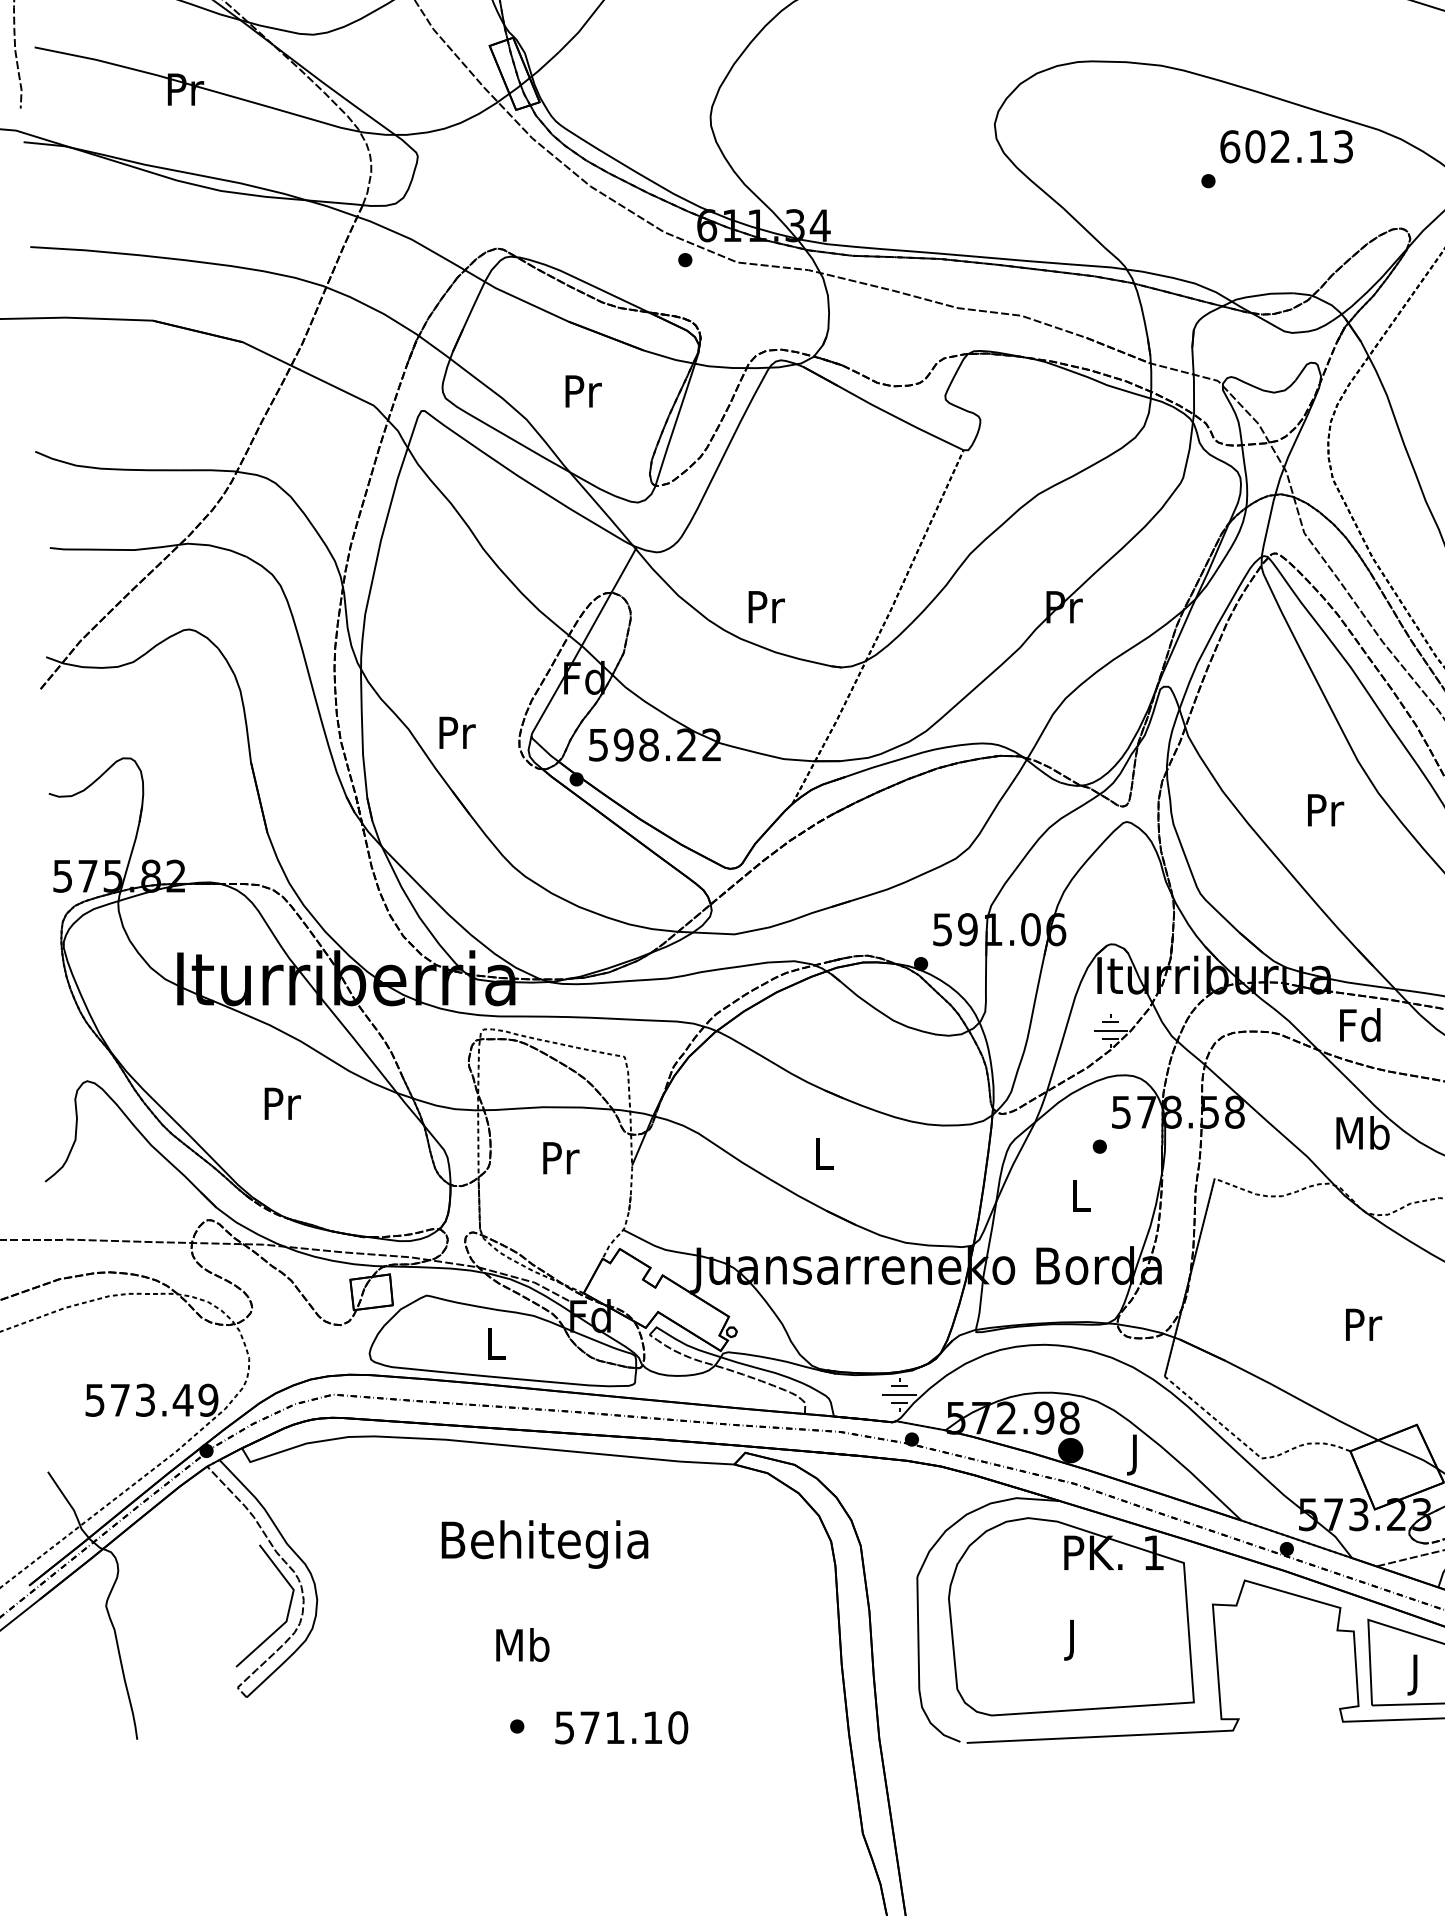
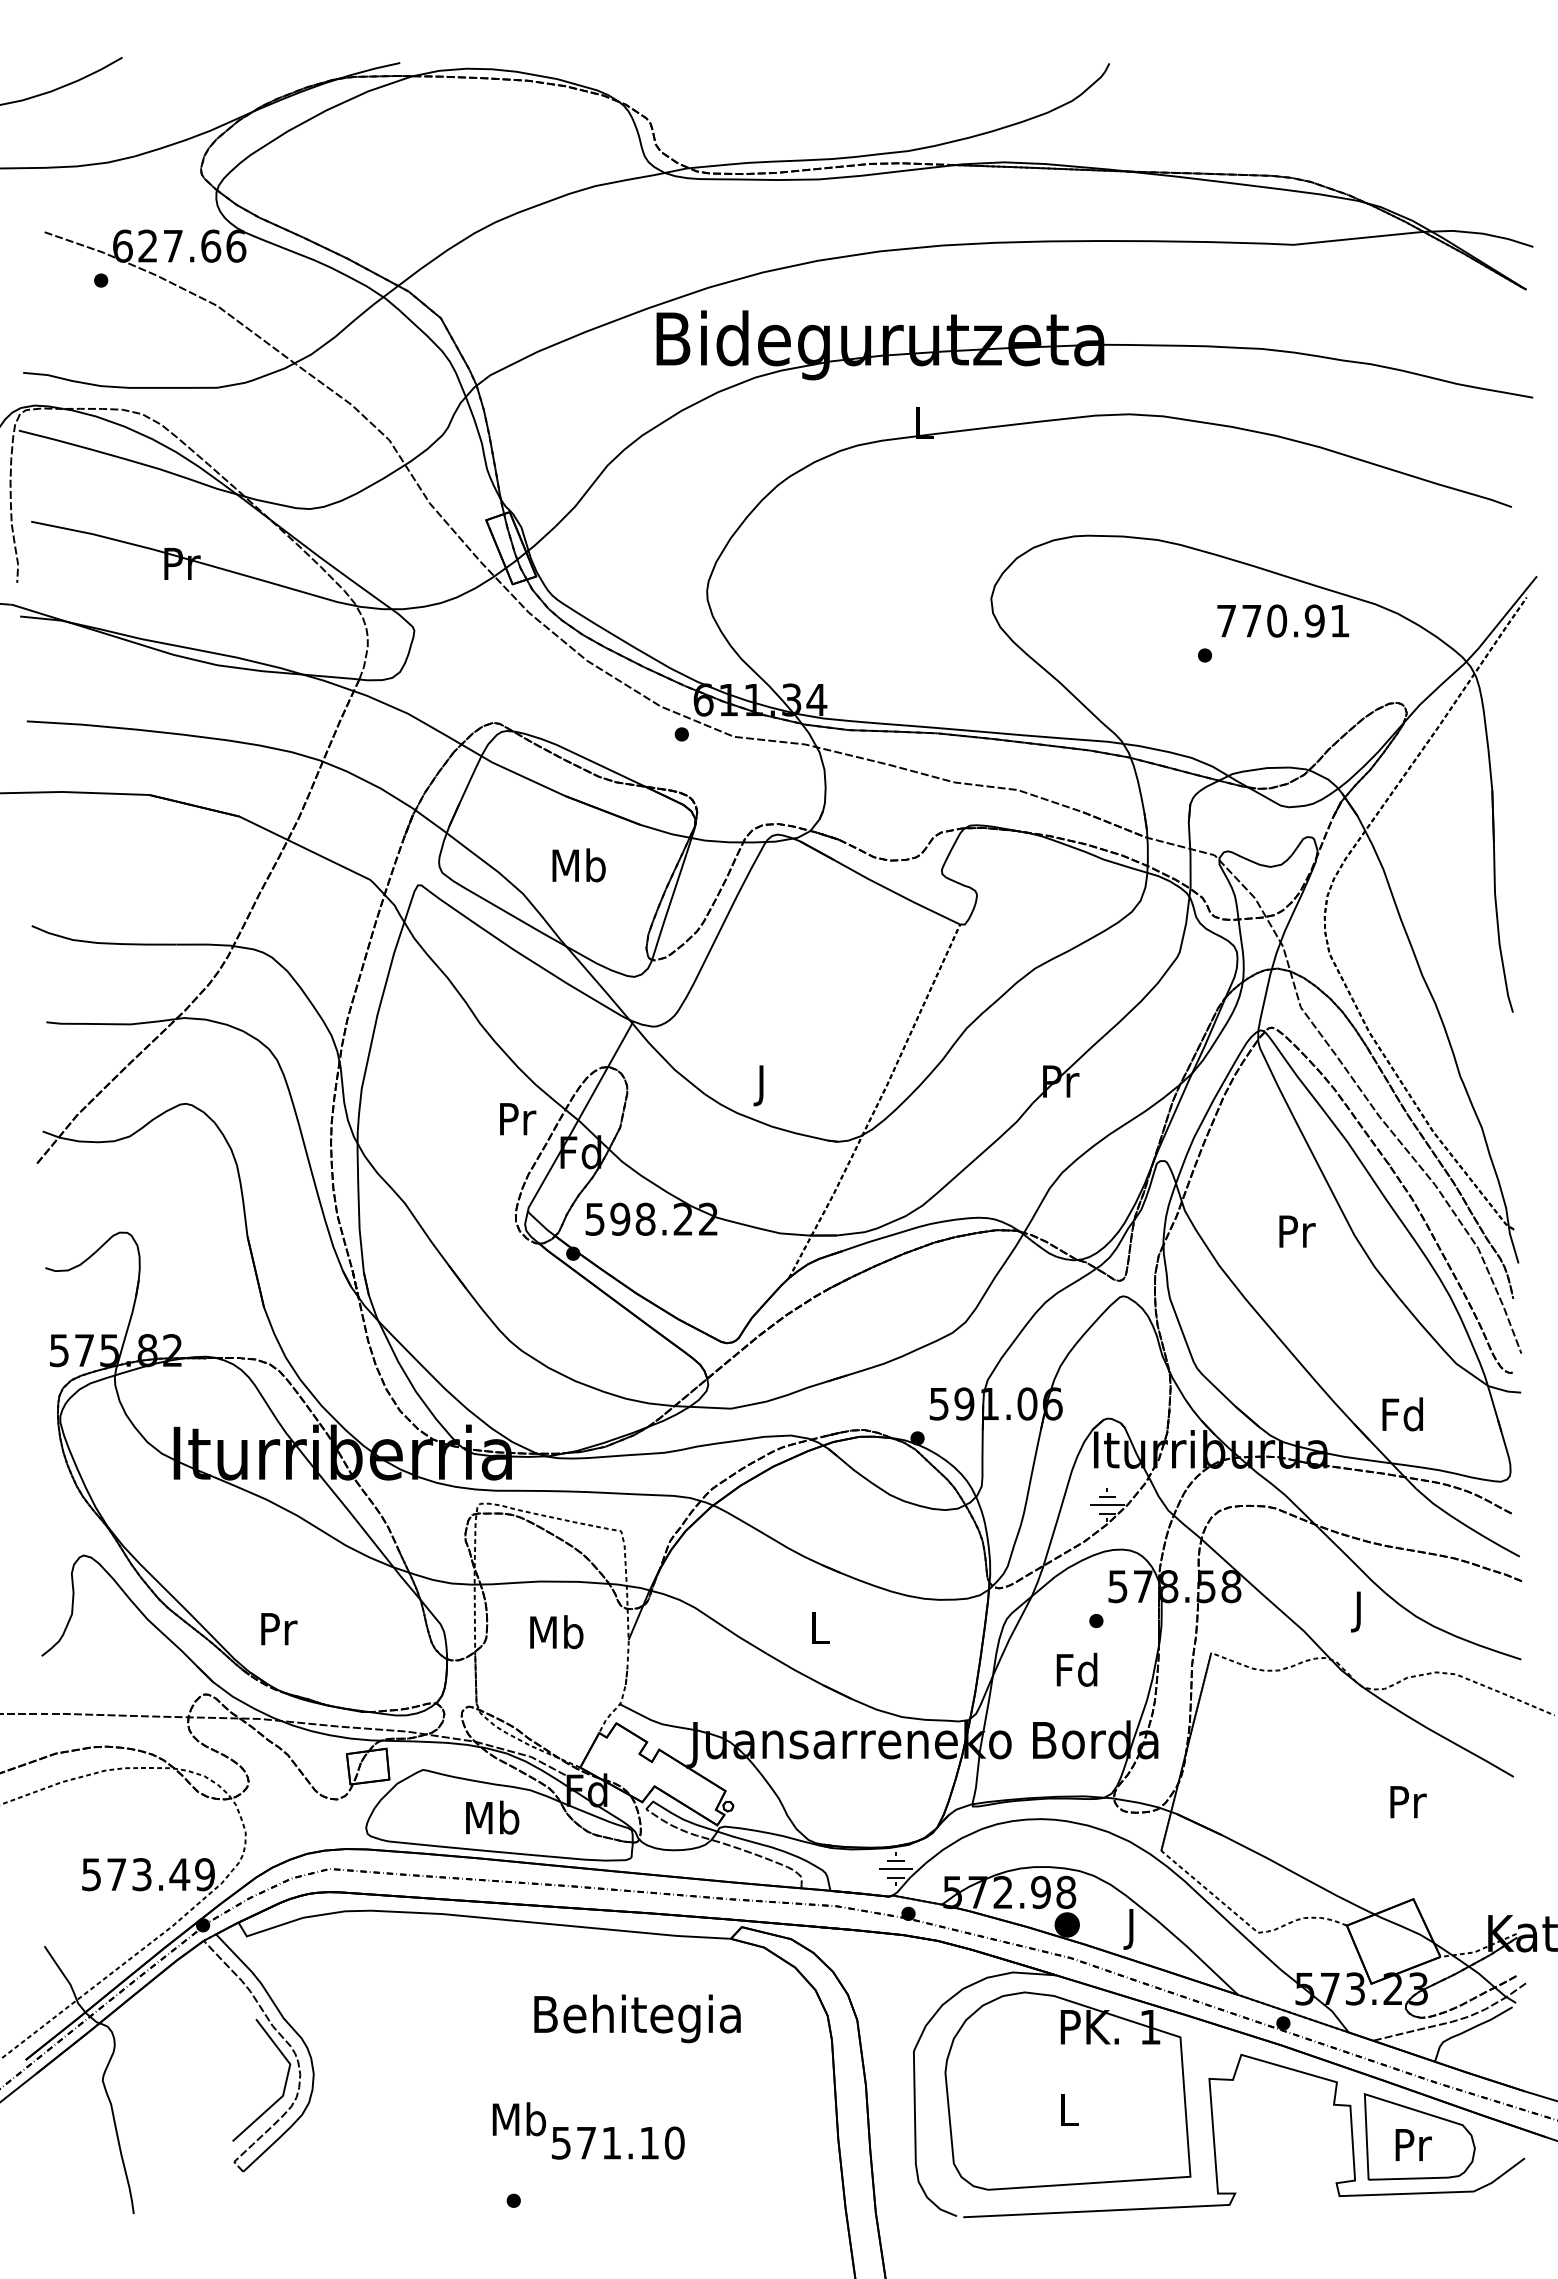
text: (1286, 146) -> (1283, 620), 602.13 -> 770.91
text: (581, 391) -> (578, 865), Pr -> Mb
text: (766, 611) -> (763, 1085), Pr -> J
text: (457, 733) -> (518, 1119), moved
text: (1325, 810) -> (1297, 1231), moved
text: (1359, 1025) -> (1402, 1414), moved
text: (282, 1104) -> (279, 1629), moved
text: (1362, 1137) -> (1359, 1611), Mb -> J
text: (559, 1158) -> (556, 1632), Pr -> Mb
text: (1079, 1195) -> (1076, 1669), L -> Fd
text: (1363, 1325) -> (1408, 1802), moved
text: (495, 1343) -> (492, 1817), L -> Mb
text: (544, 1544) -> (637, 2018), moved
text: (1072, 1640) -> (1069, 2114), J -> L
text: (1416, 1675) -> (1413, 2149), J -> Pr
text: (621, 1727) -> (618, 2142), moved

